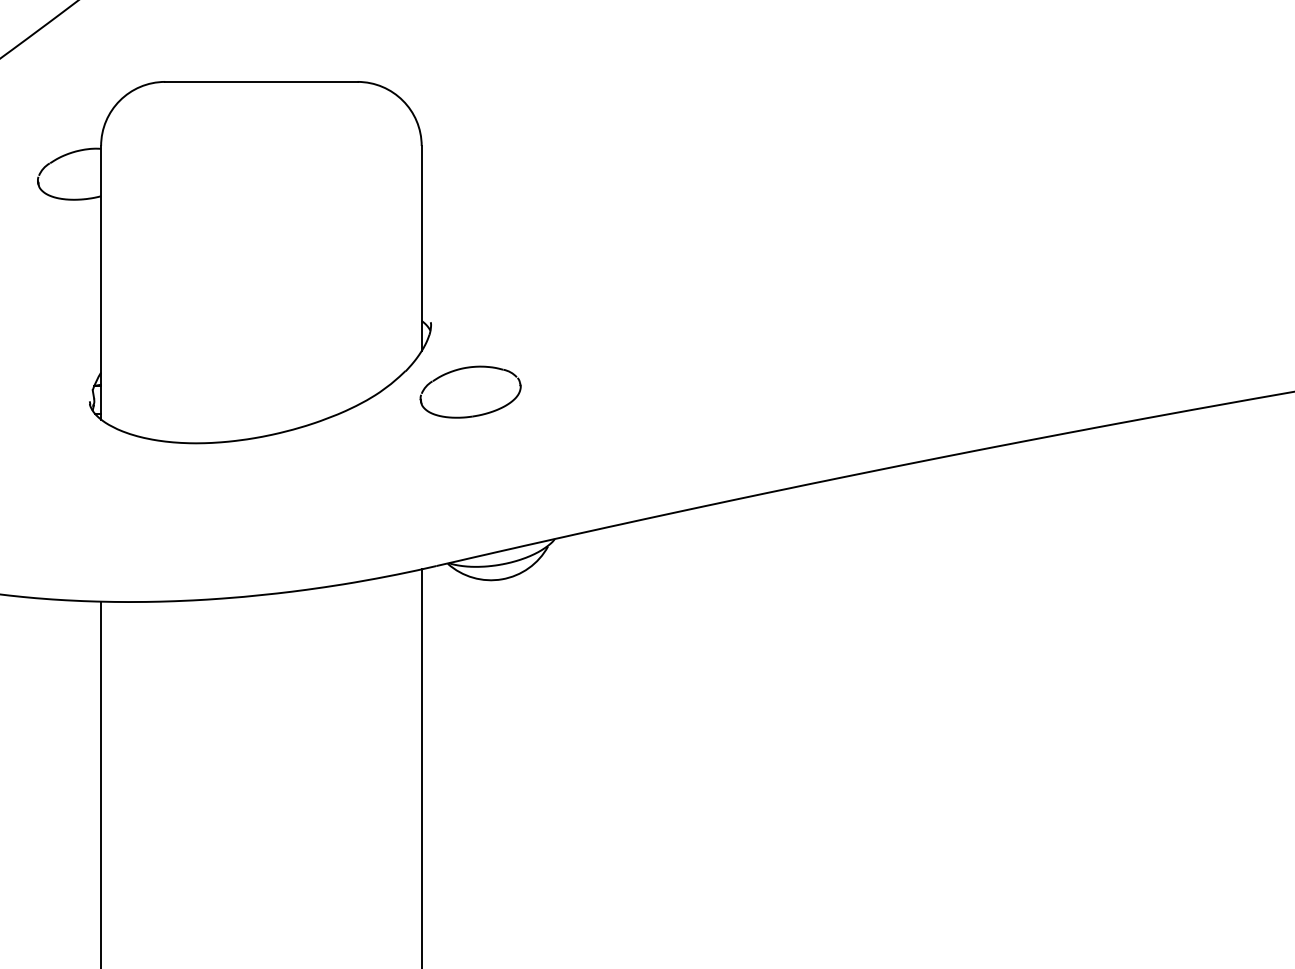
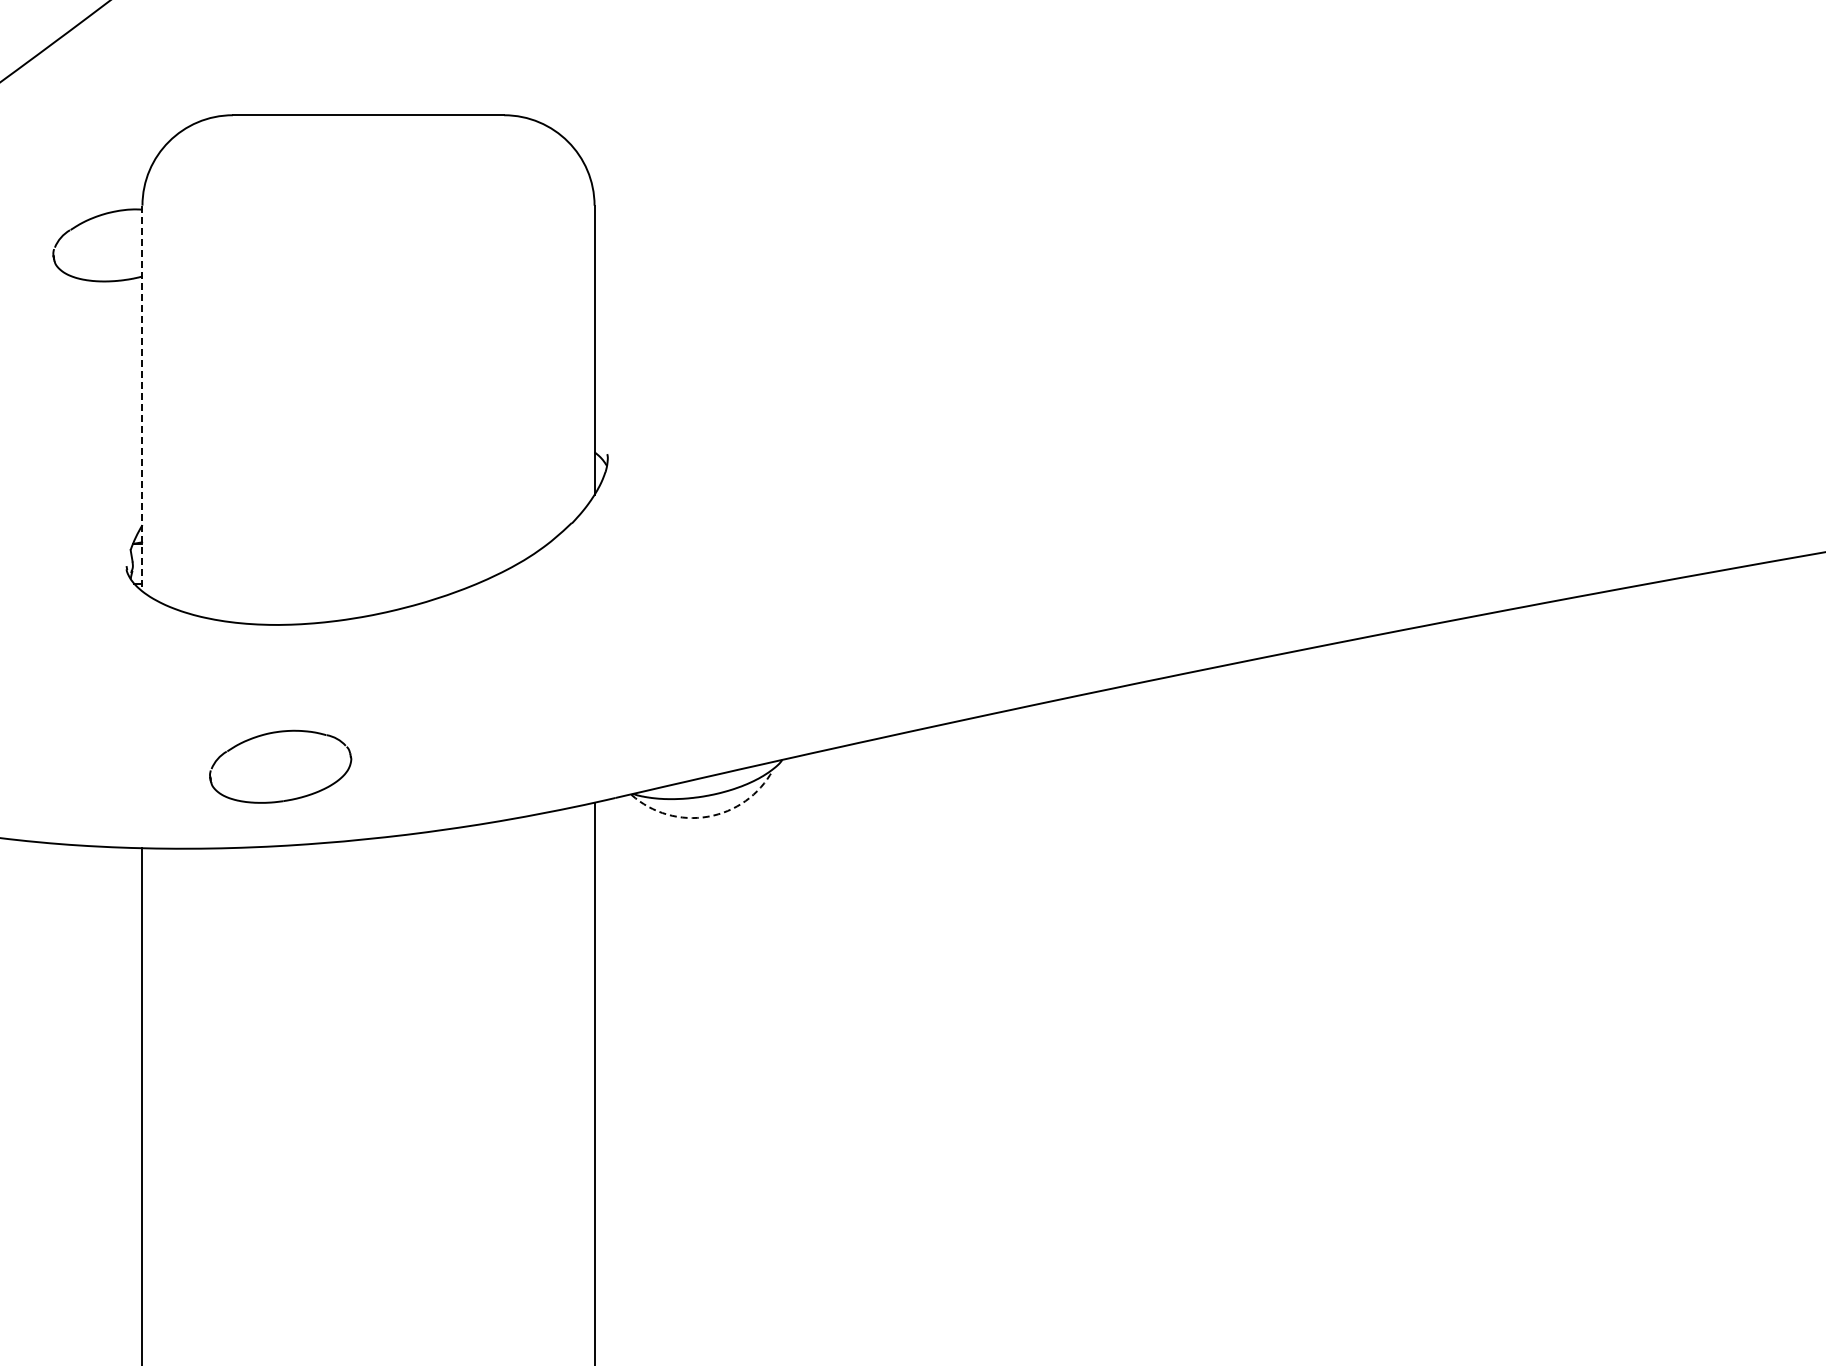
line: (101, 282) -> (142, 398), solid -> dashed
part: (470, 391) -> (280, 766), moved
arc: (501, 579) -> (707, 816), solid -> dashed

